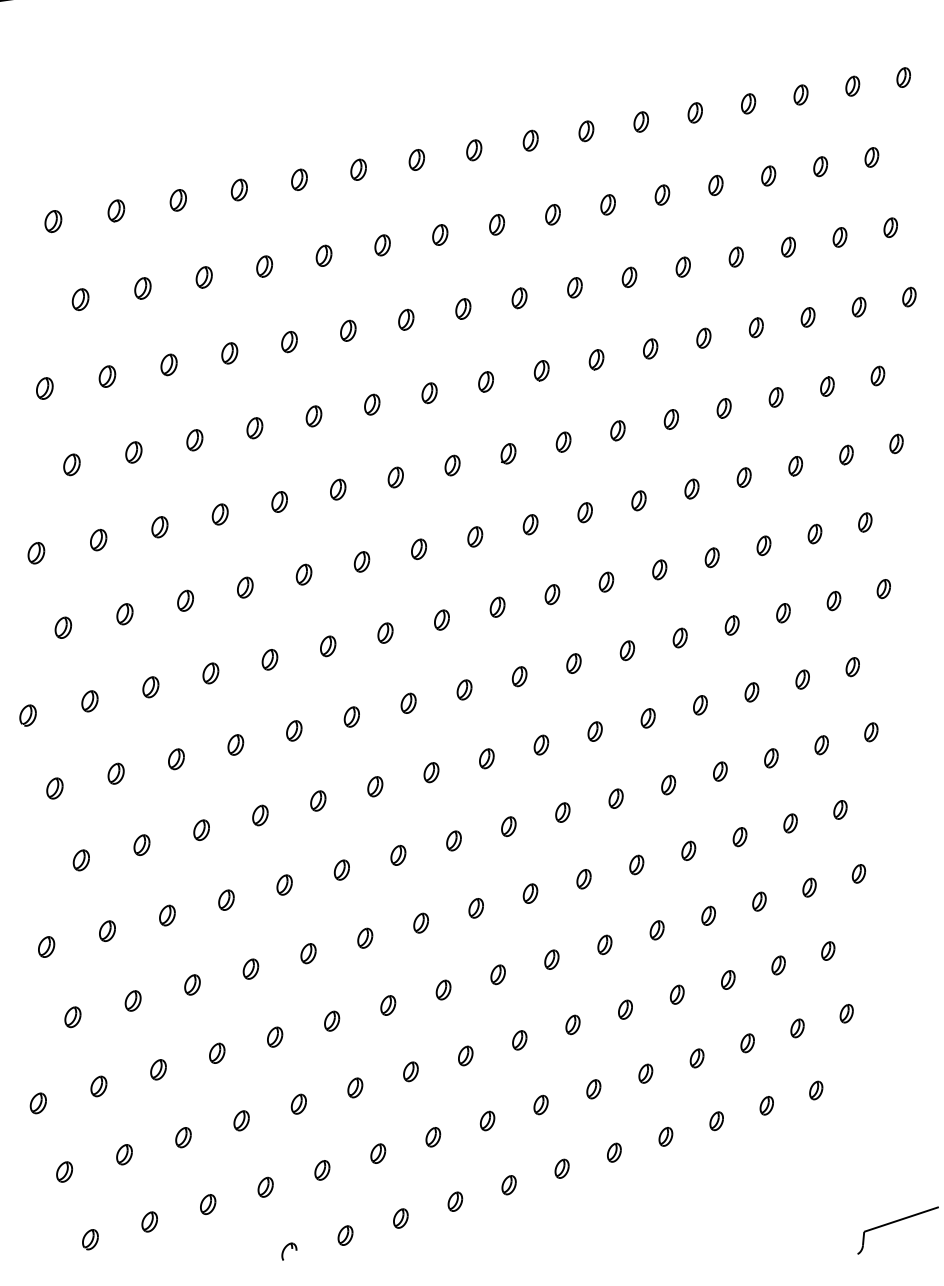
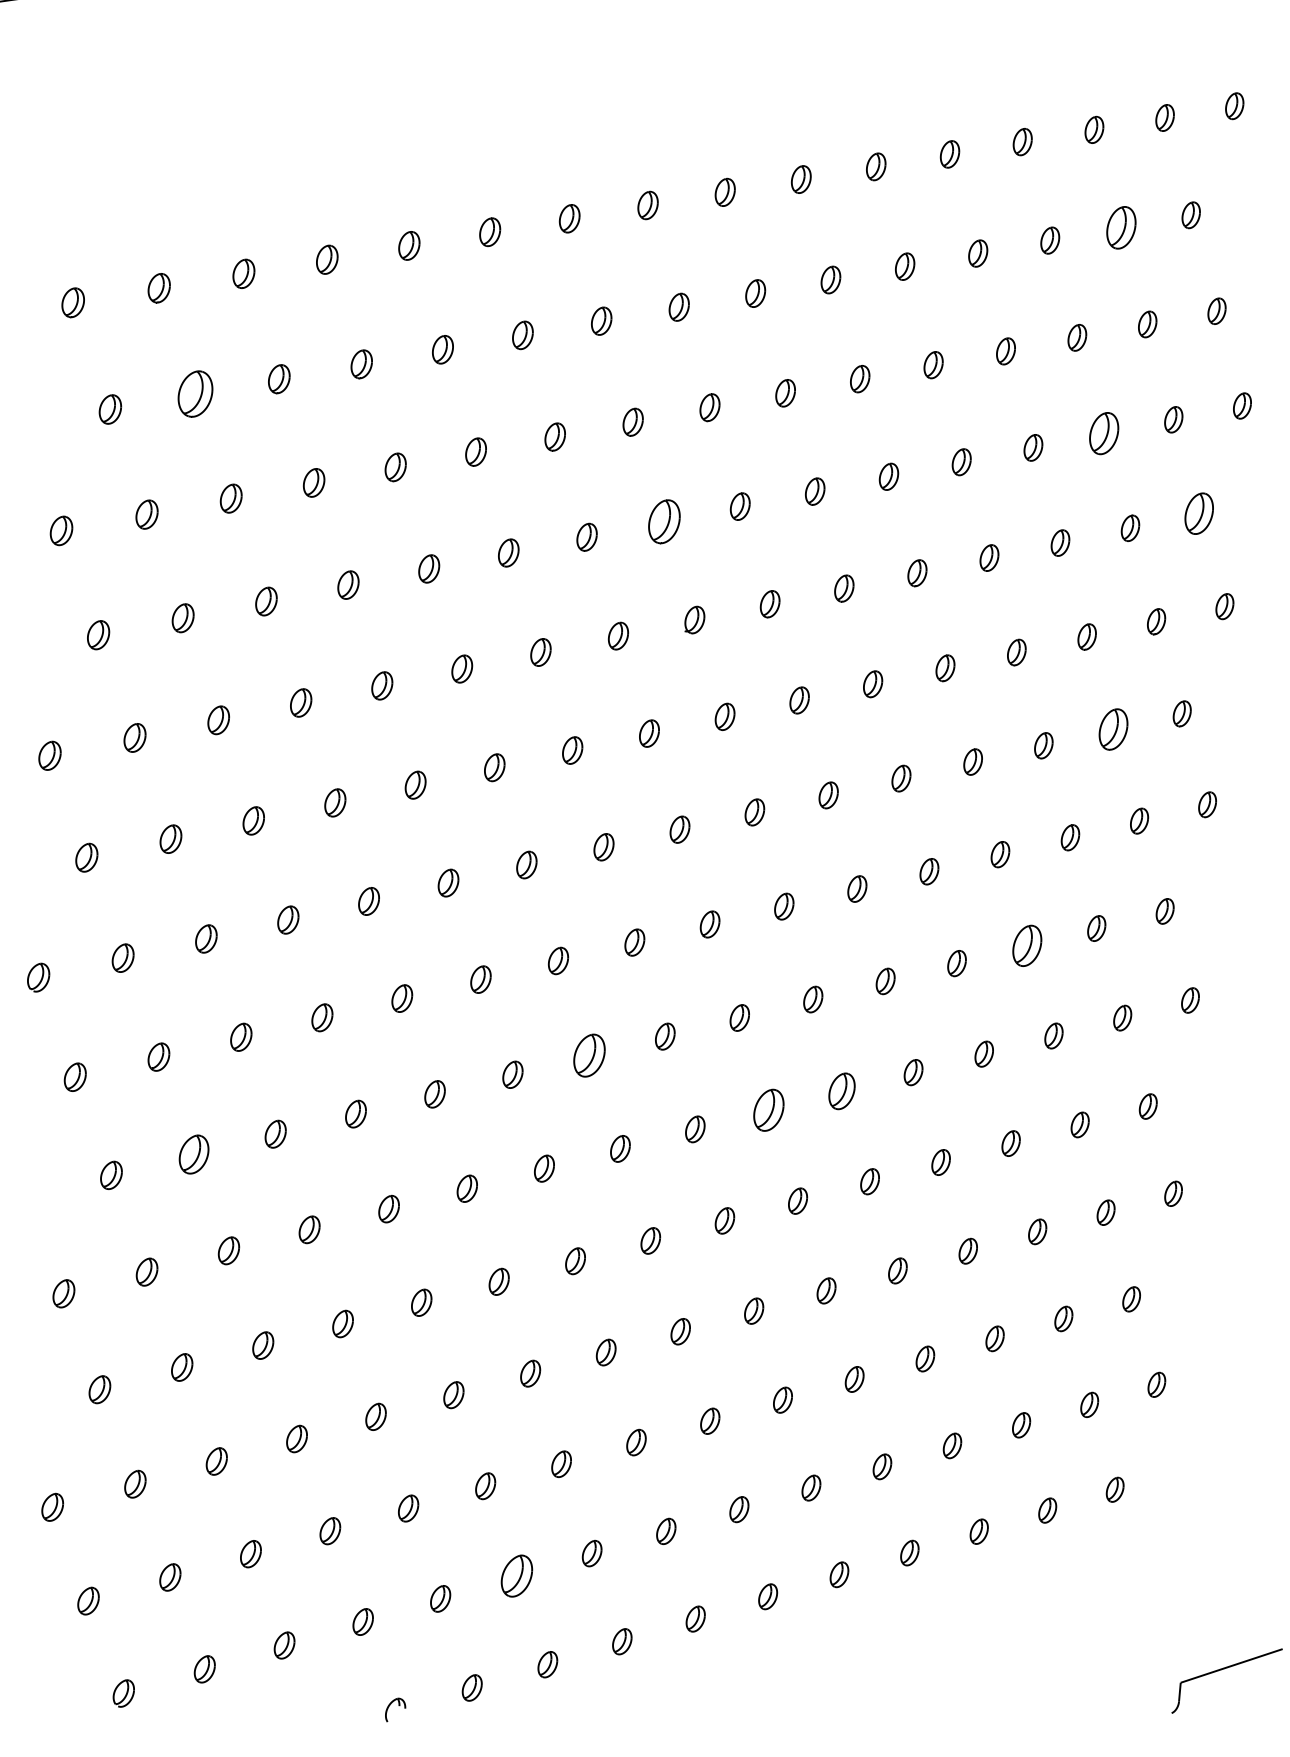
part: (820, 166) -> (1120, 227), size x1.6
part: (142, 288) -> (195, 394), size x1.6
part: (807, 317) -> (1103, 433), size x1.6
part: (877, 375) -> (1199, 513), size x1.6
part: (485, 381) -> (663, 521), size x1.6
part: (814, 533) -> (1113, 729), size x1.6
part: (752, 692) -> (1027, 945), size x1.6
part: (431, 772) -> (589, 1055), size x1.6
part: (615, 798) -> (841, 1090), size x1.4
part: (563, 812) -> (769, 1109), size x1.6
part: (142, 845) -> (194, 1154), size x1.4
part: (377, 1153) -> (516, 1575), size x1.6

